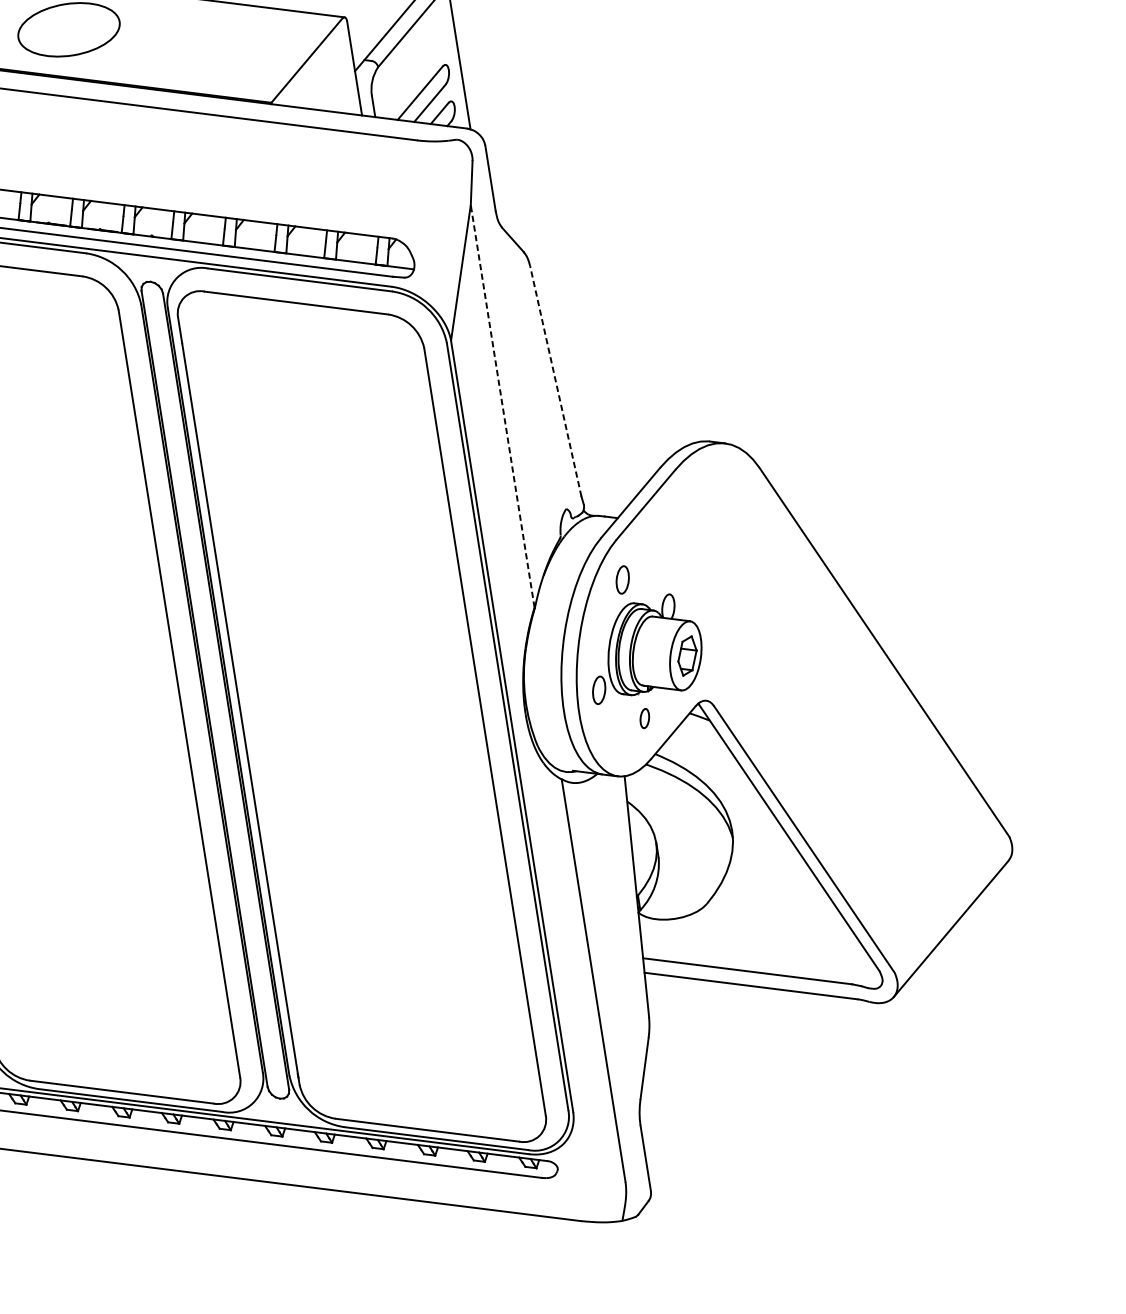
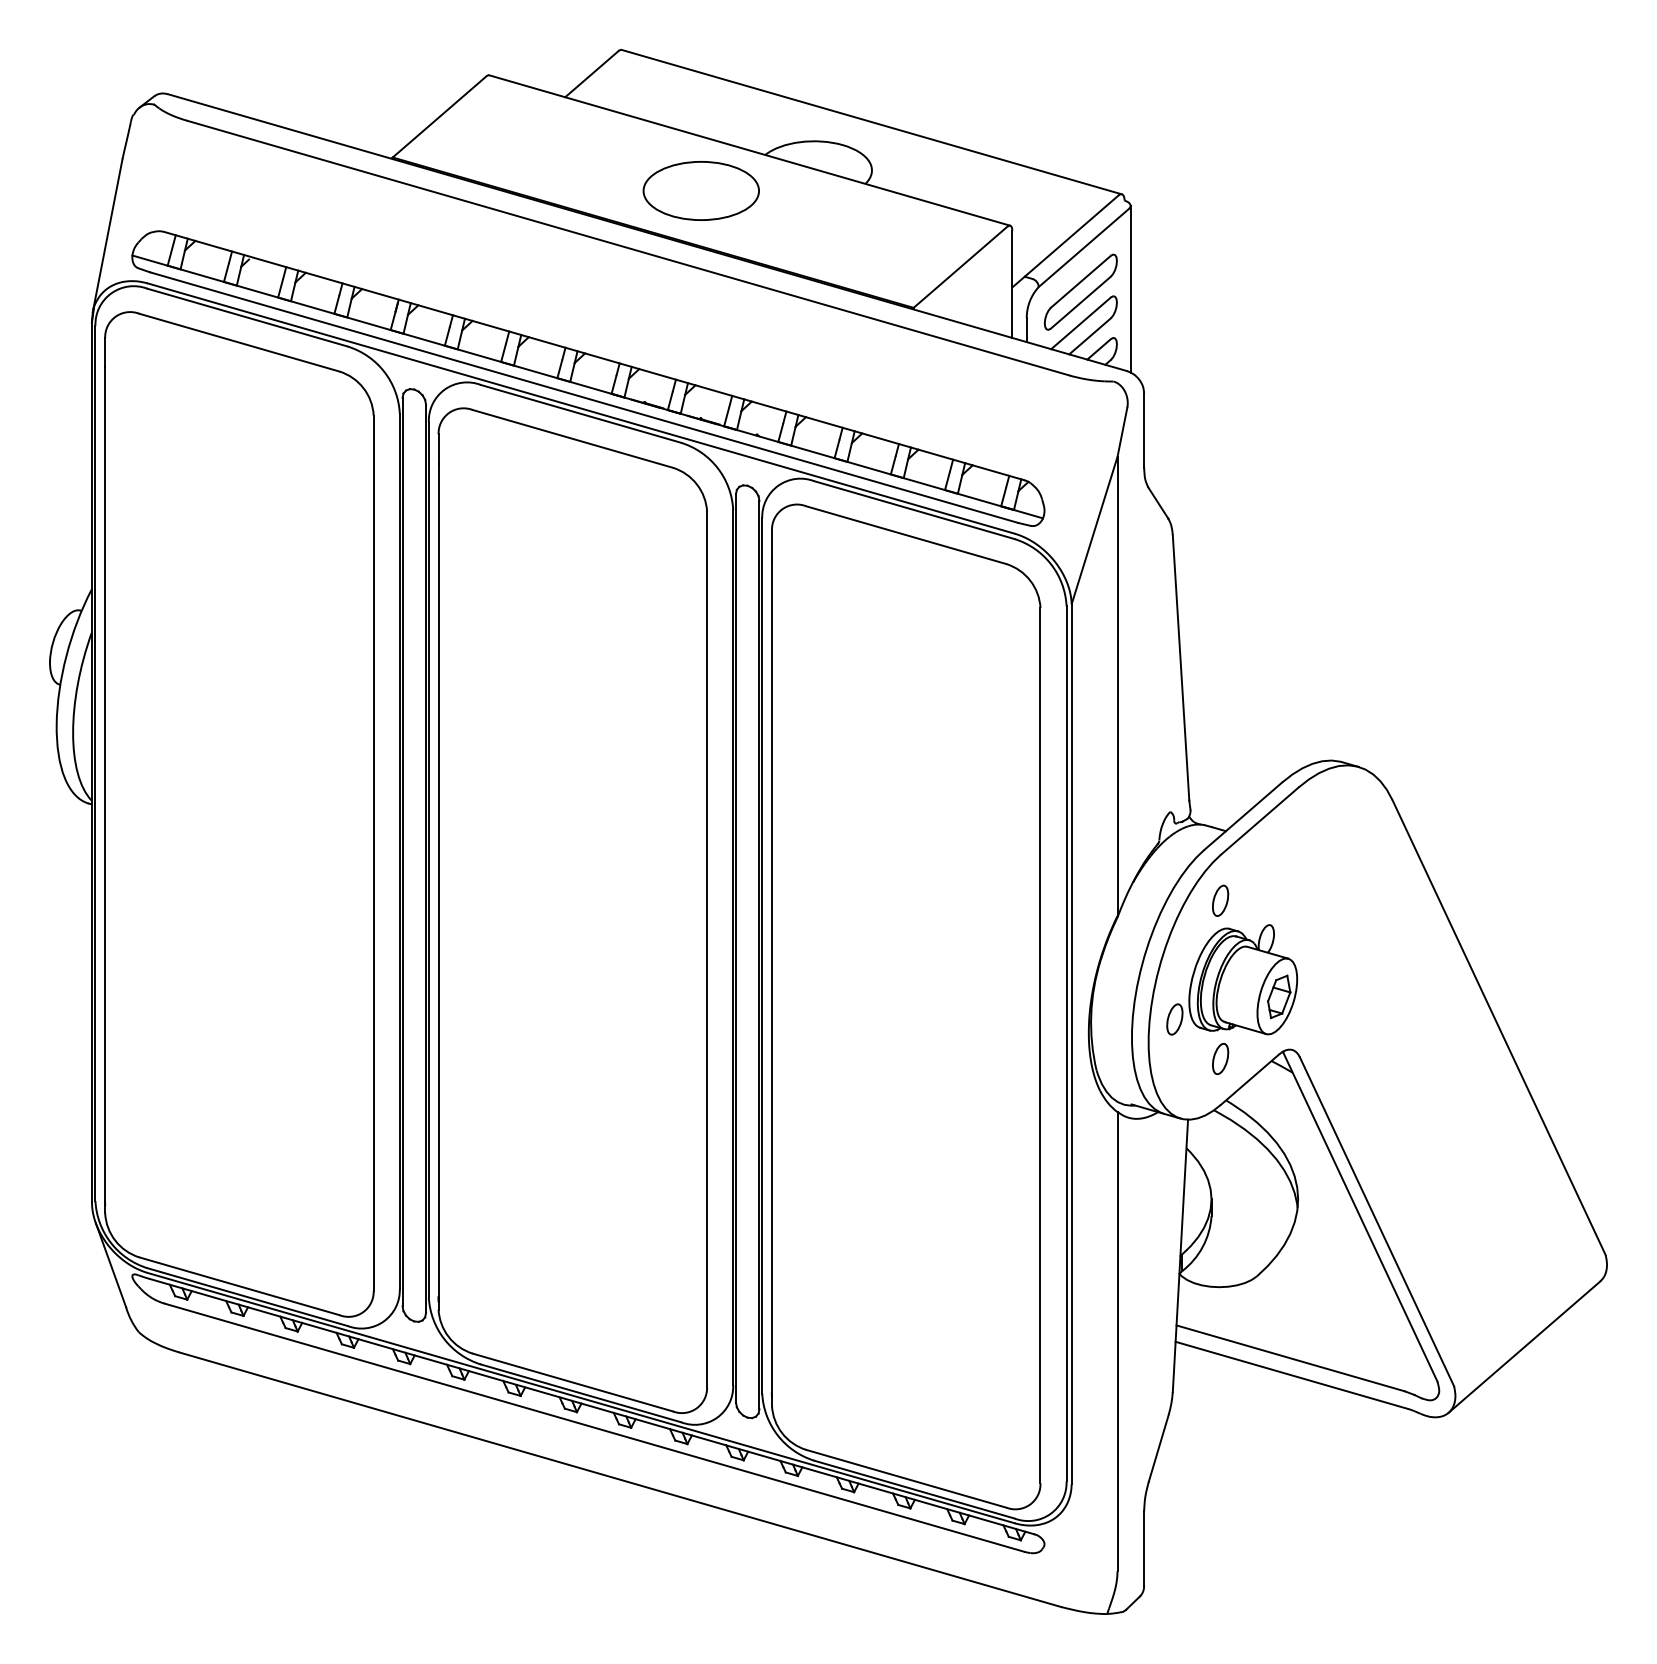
part: (415, 65) -> (1080, 291), added
line: (556, 380) -> (1181, 667), dashed -> solid
line: (502, 406) -> (1117, 686), dashed -> solid
part: (644, 718) -> (1220, 1058), size x1.43

